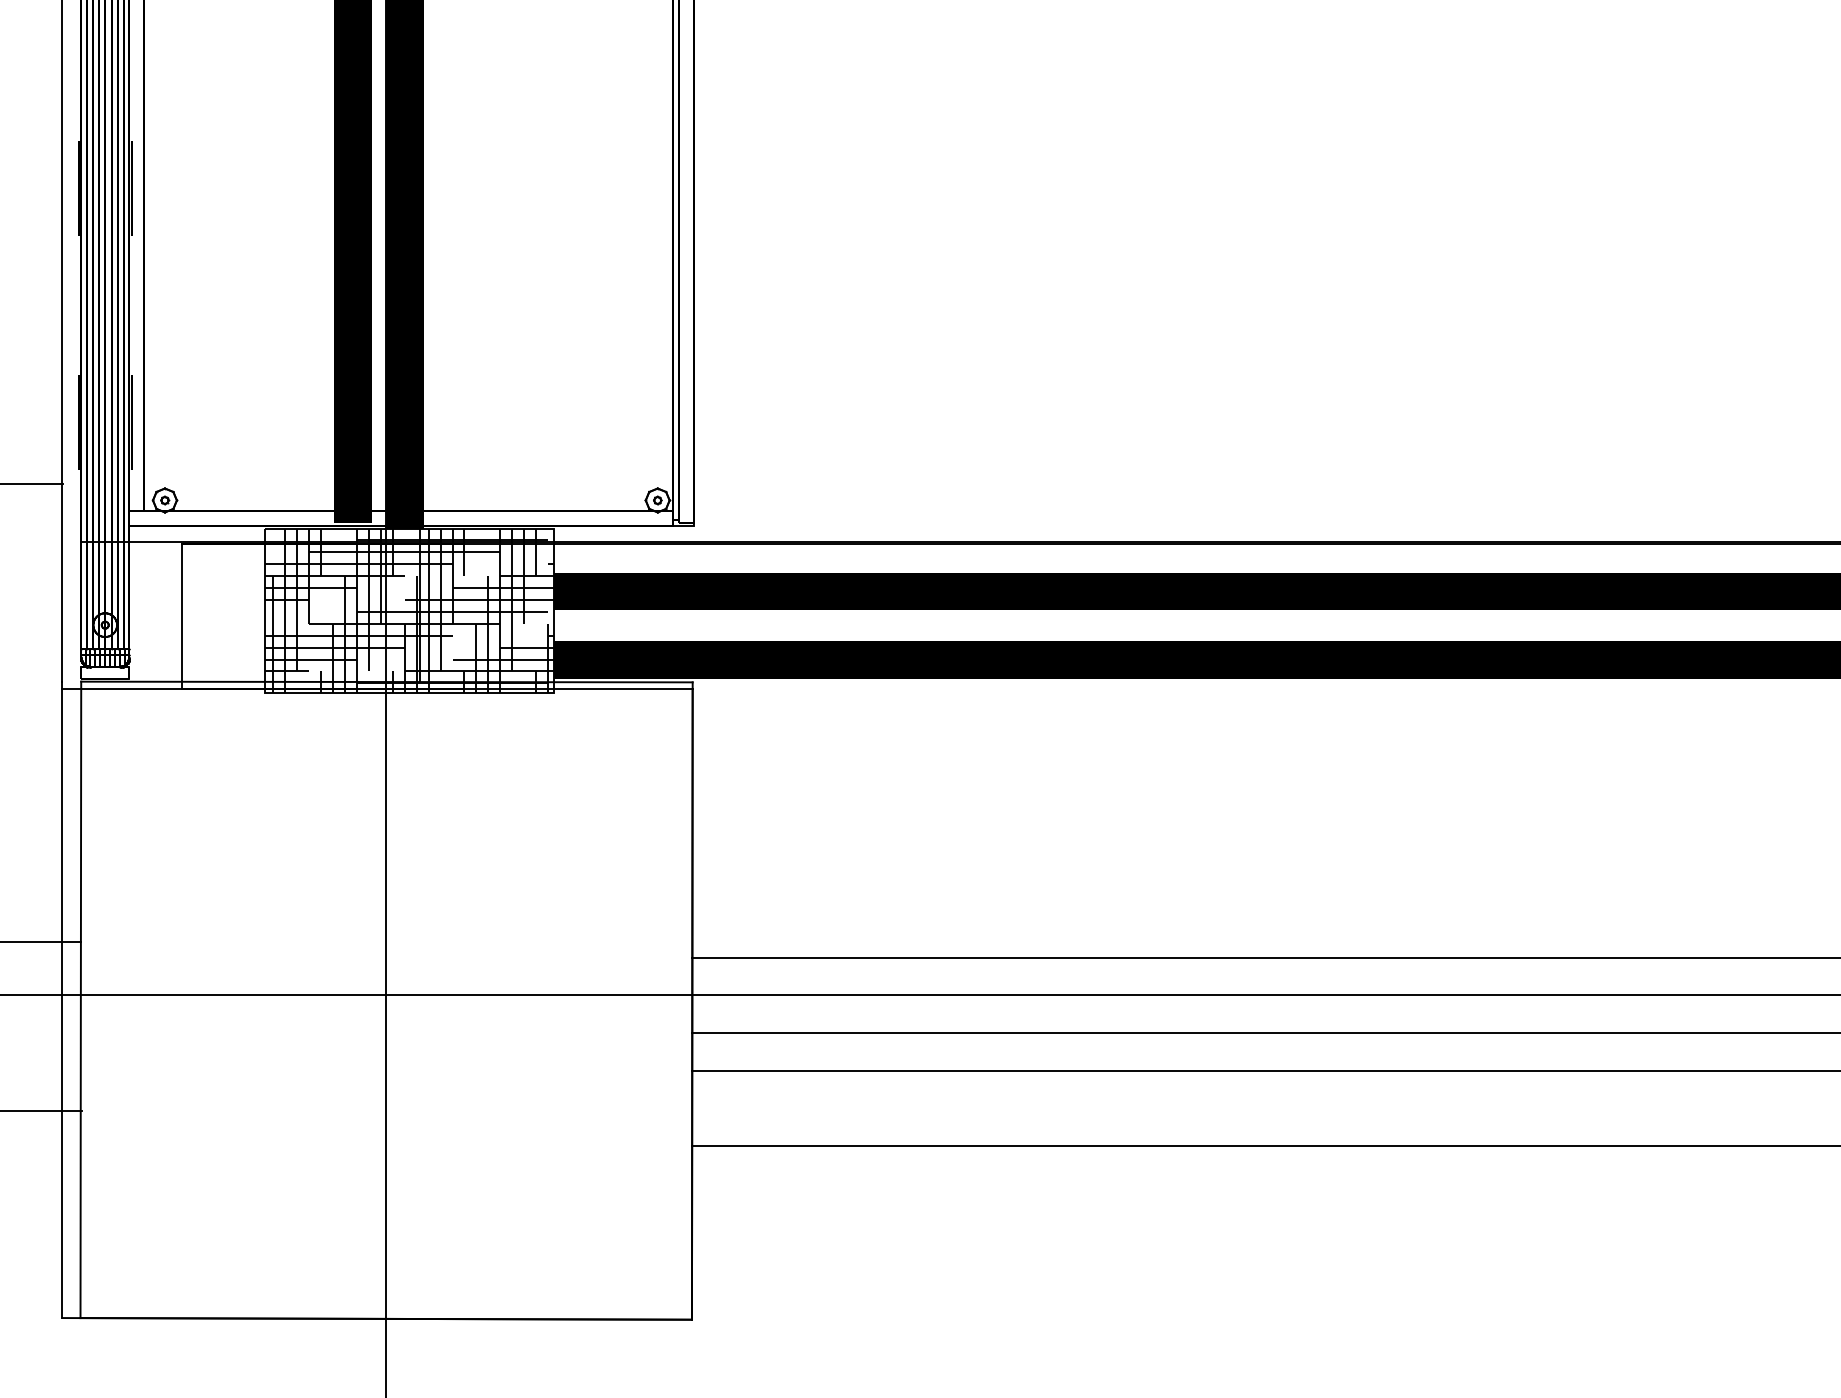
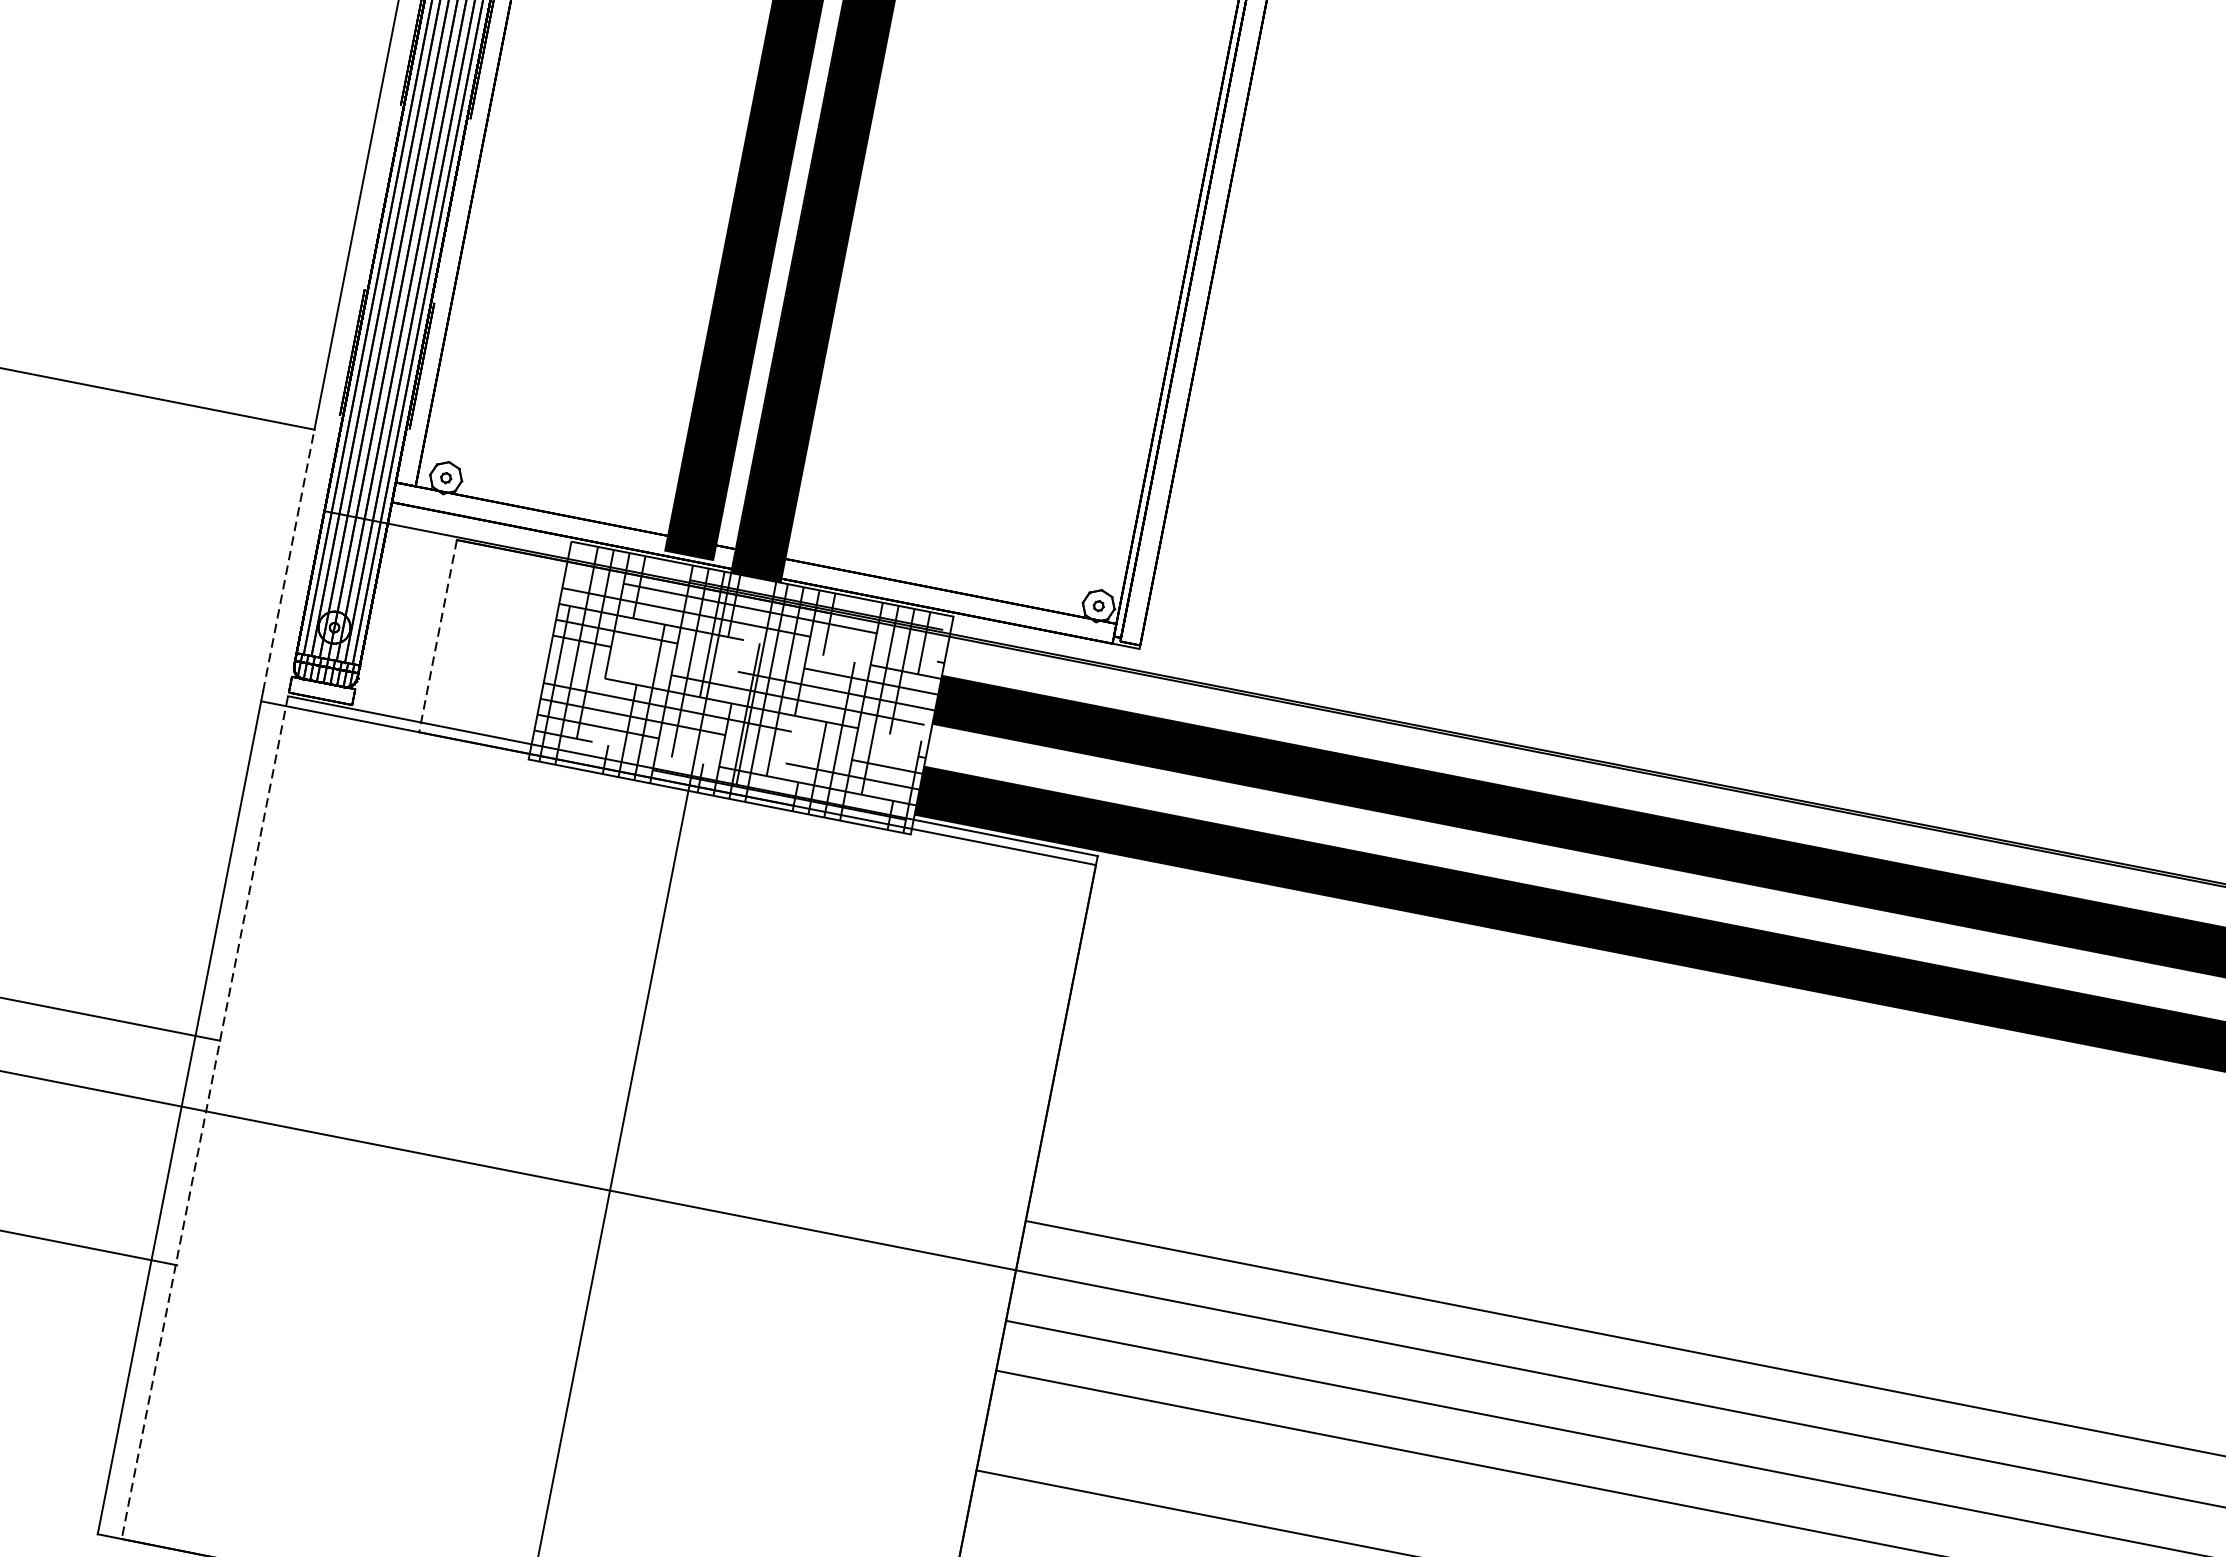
line: (62, 582) -> (289, 560), solid -> dashed
line: (181, 616) -> (437, 635), solid -> dashed
line: (80, 1000) -> (204, 1118), solid -> dashed

